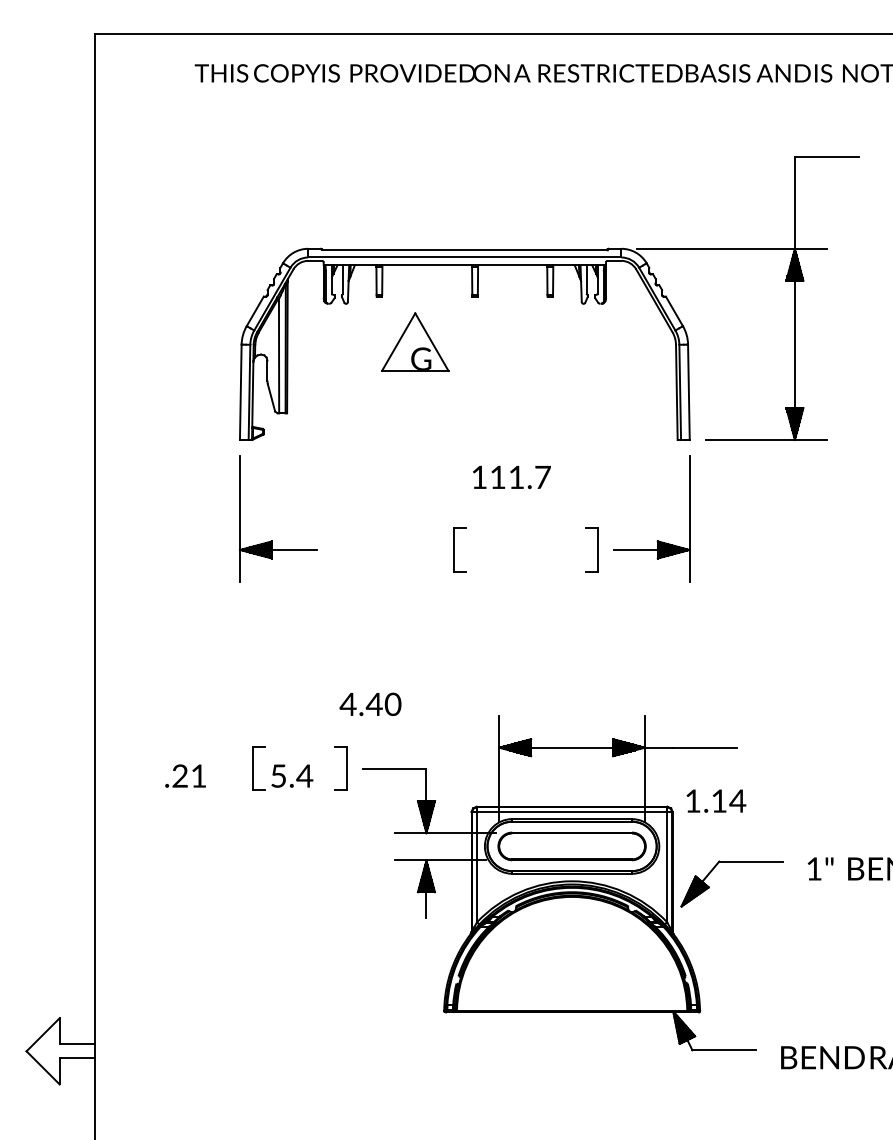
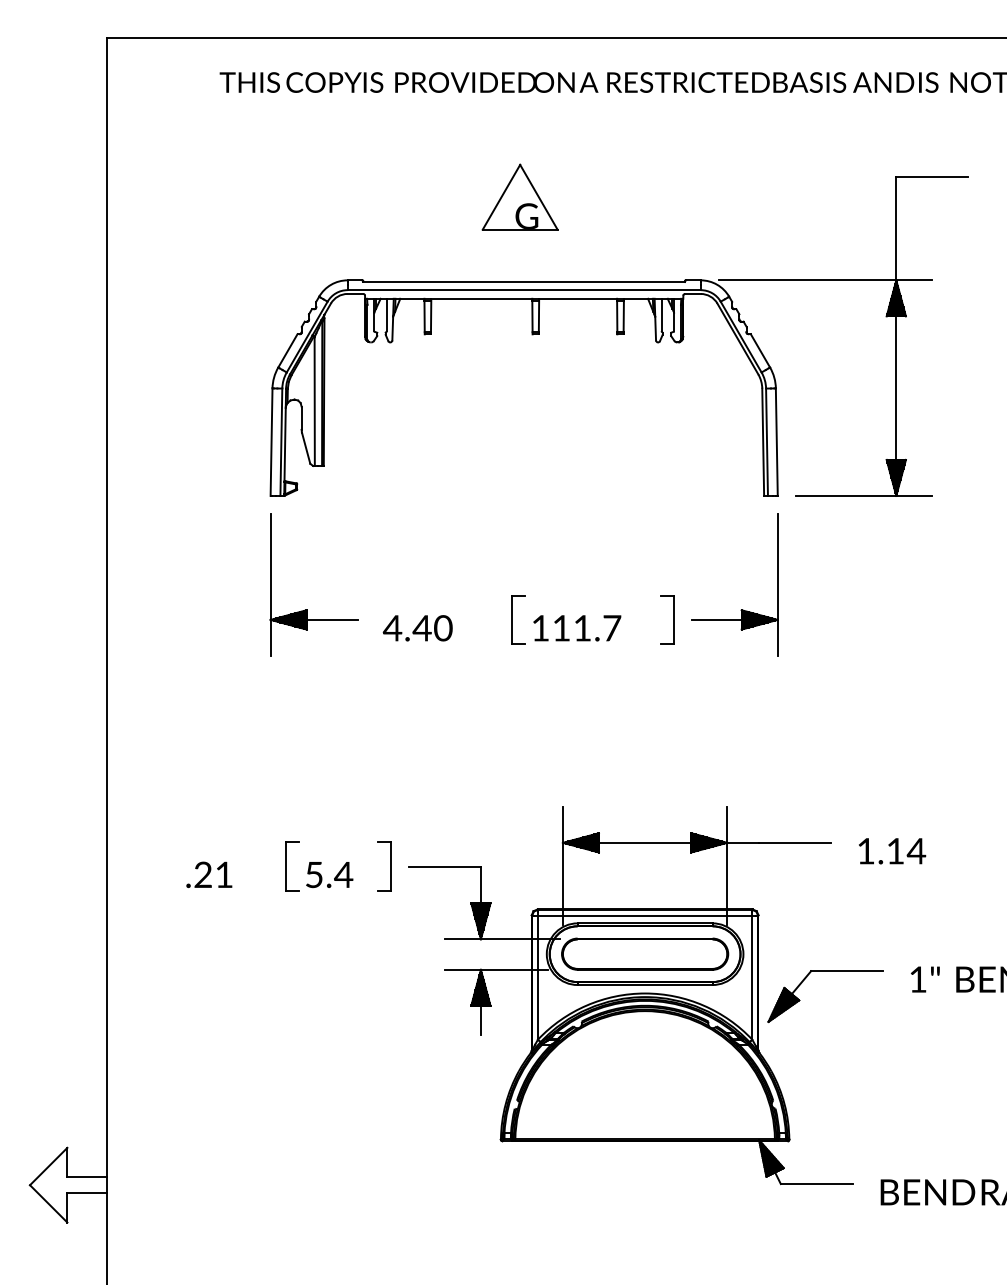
part: (415, 341) -> (520, 196), moved
text: (511, 476) -> (576, 627), moved
text: (370, 704) -> (417, 628), moved
text: (716, 800) -> (892, 850), moved

